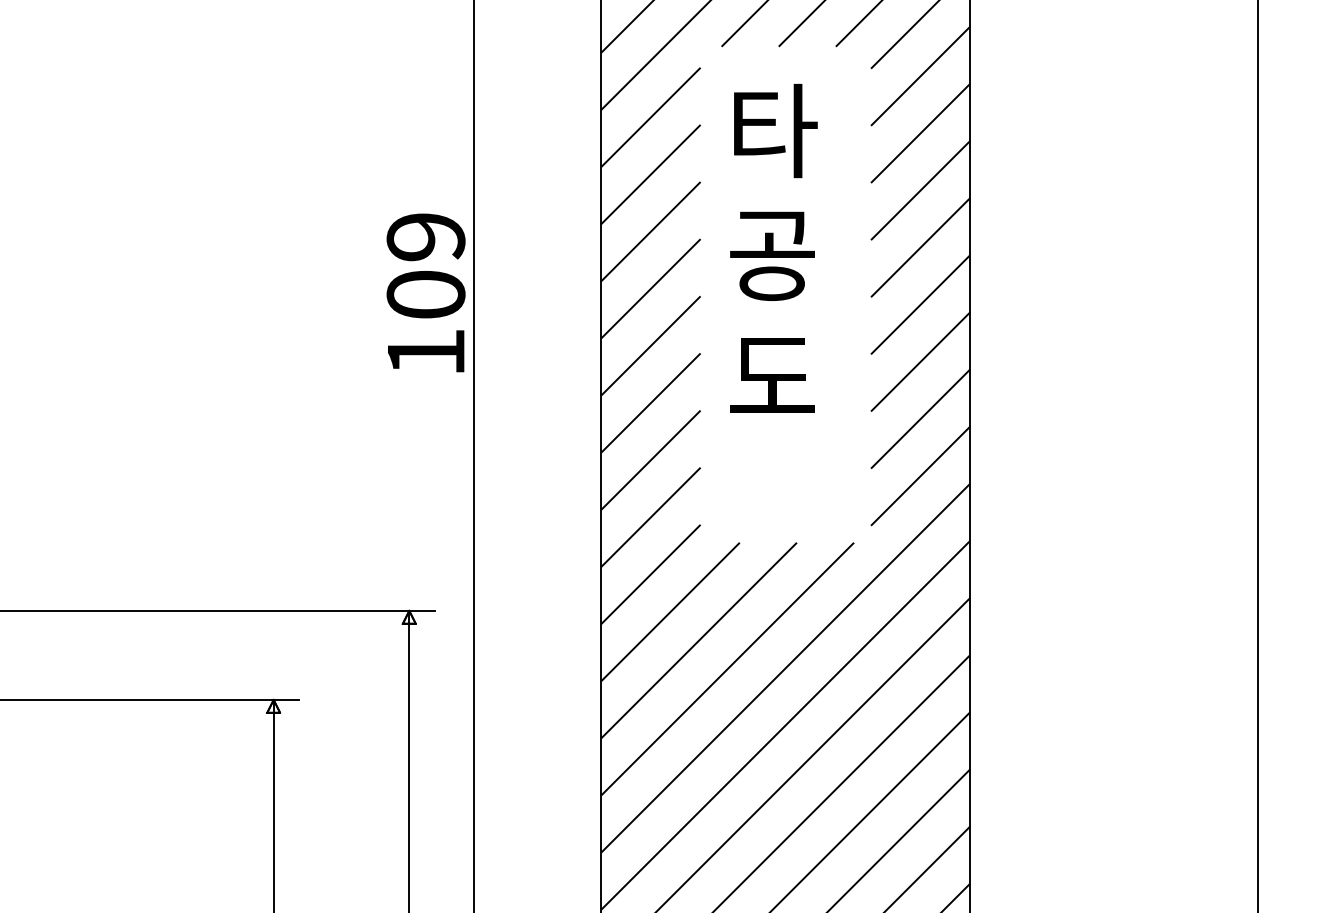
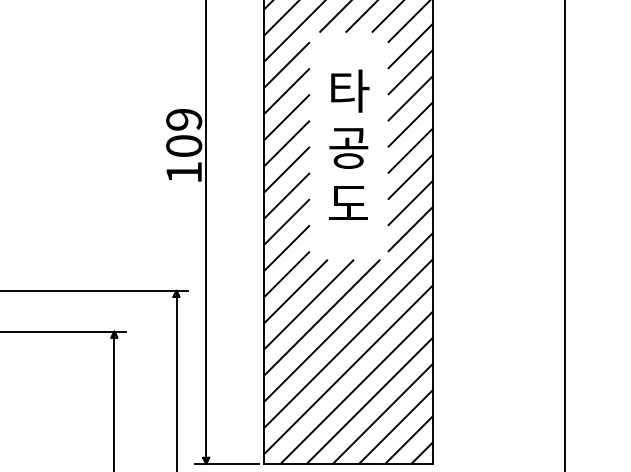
text: (774, 247) -> (349, 144), moved

